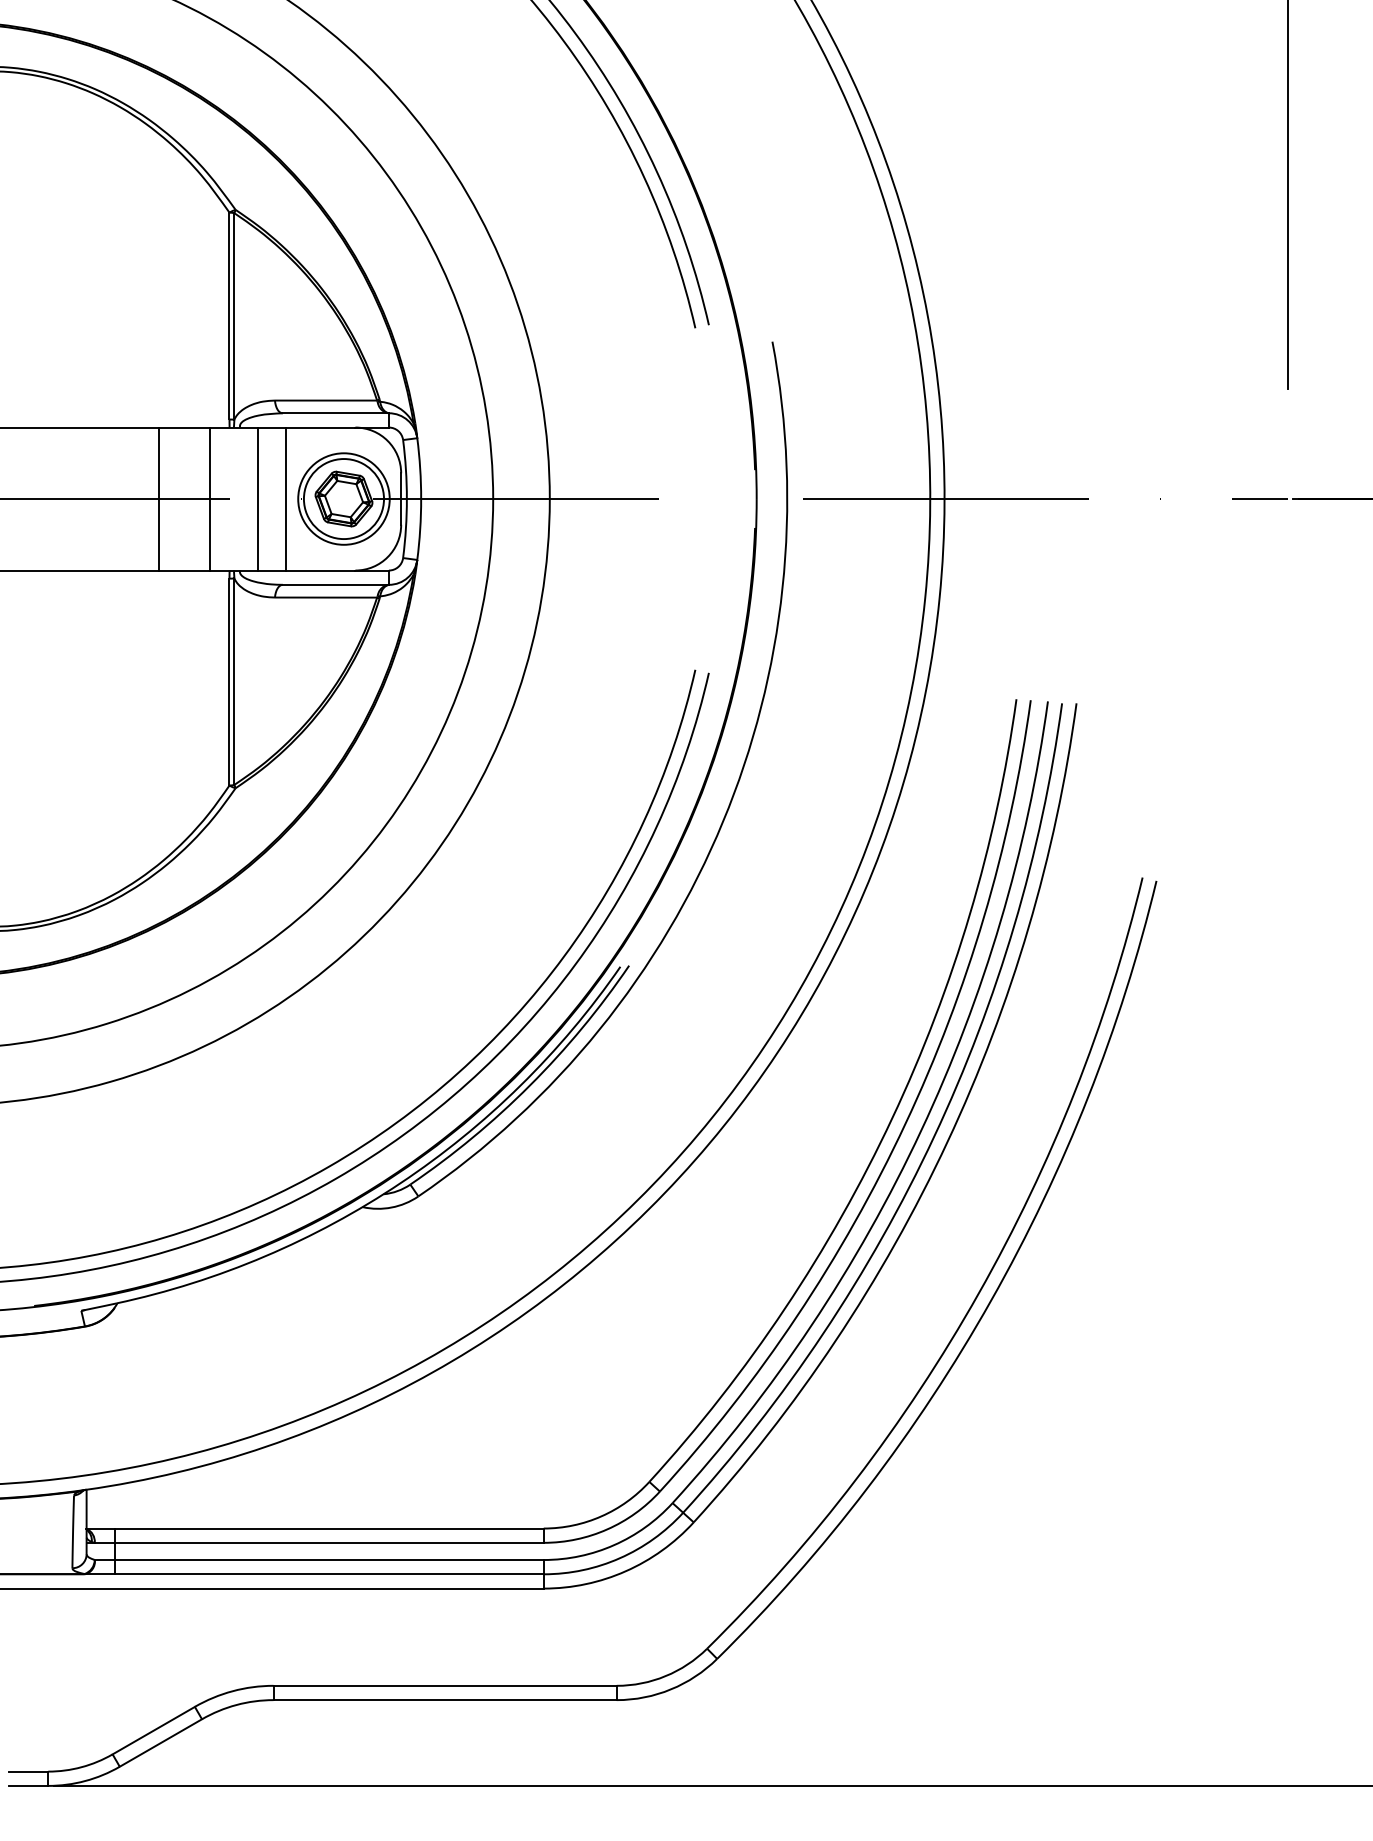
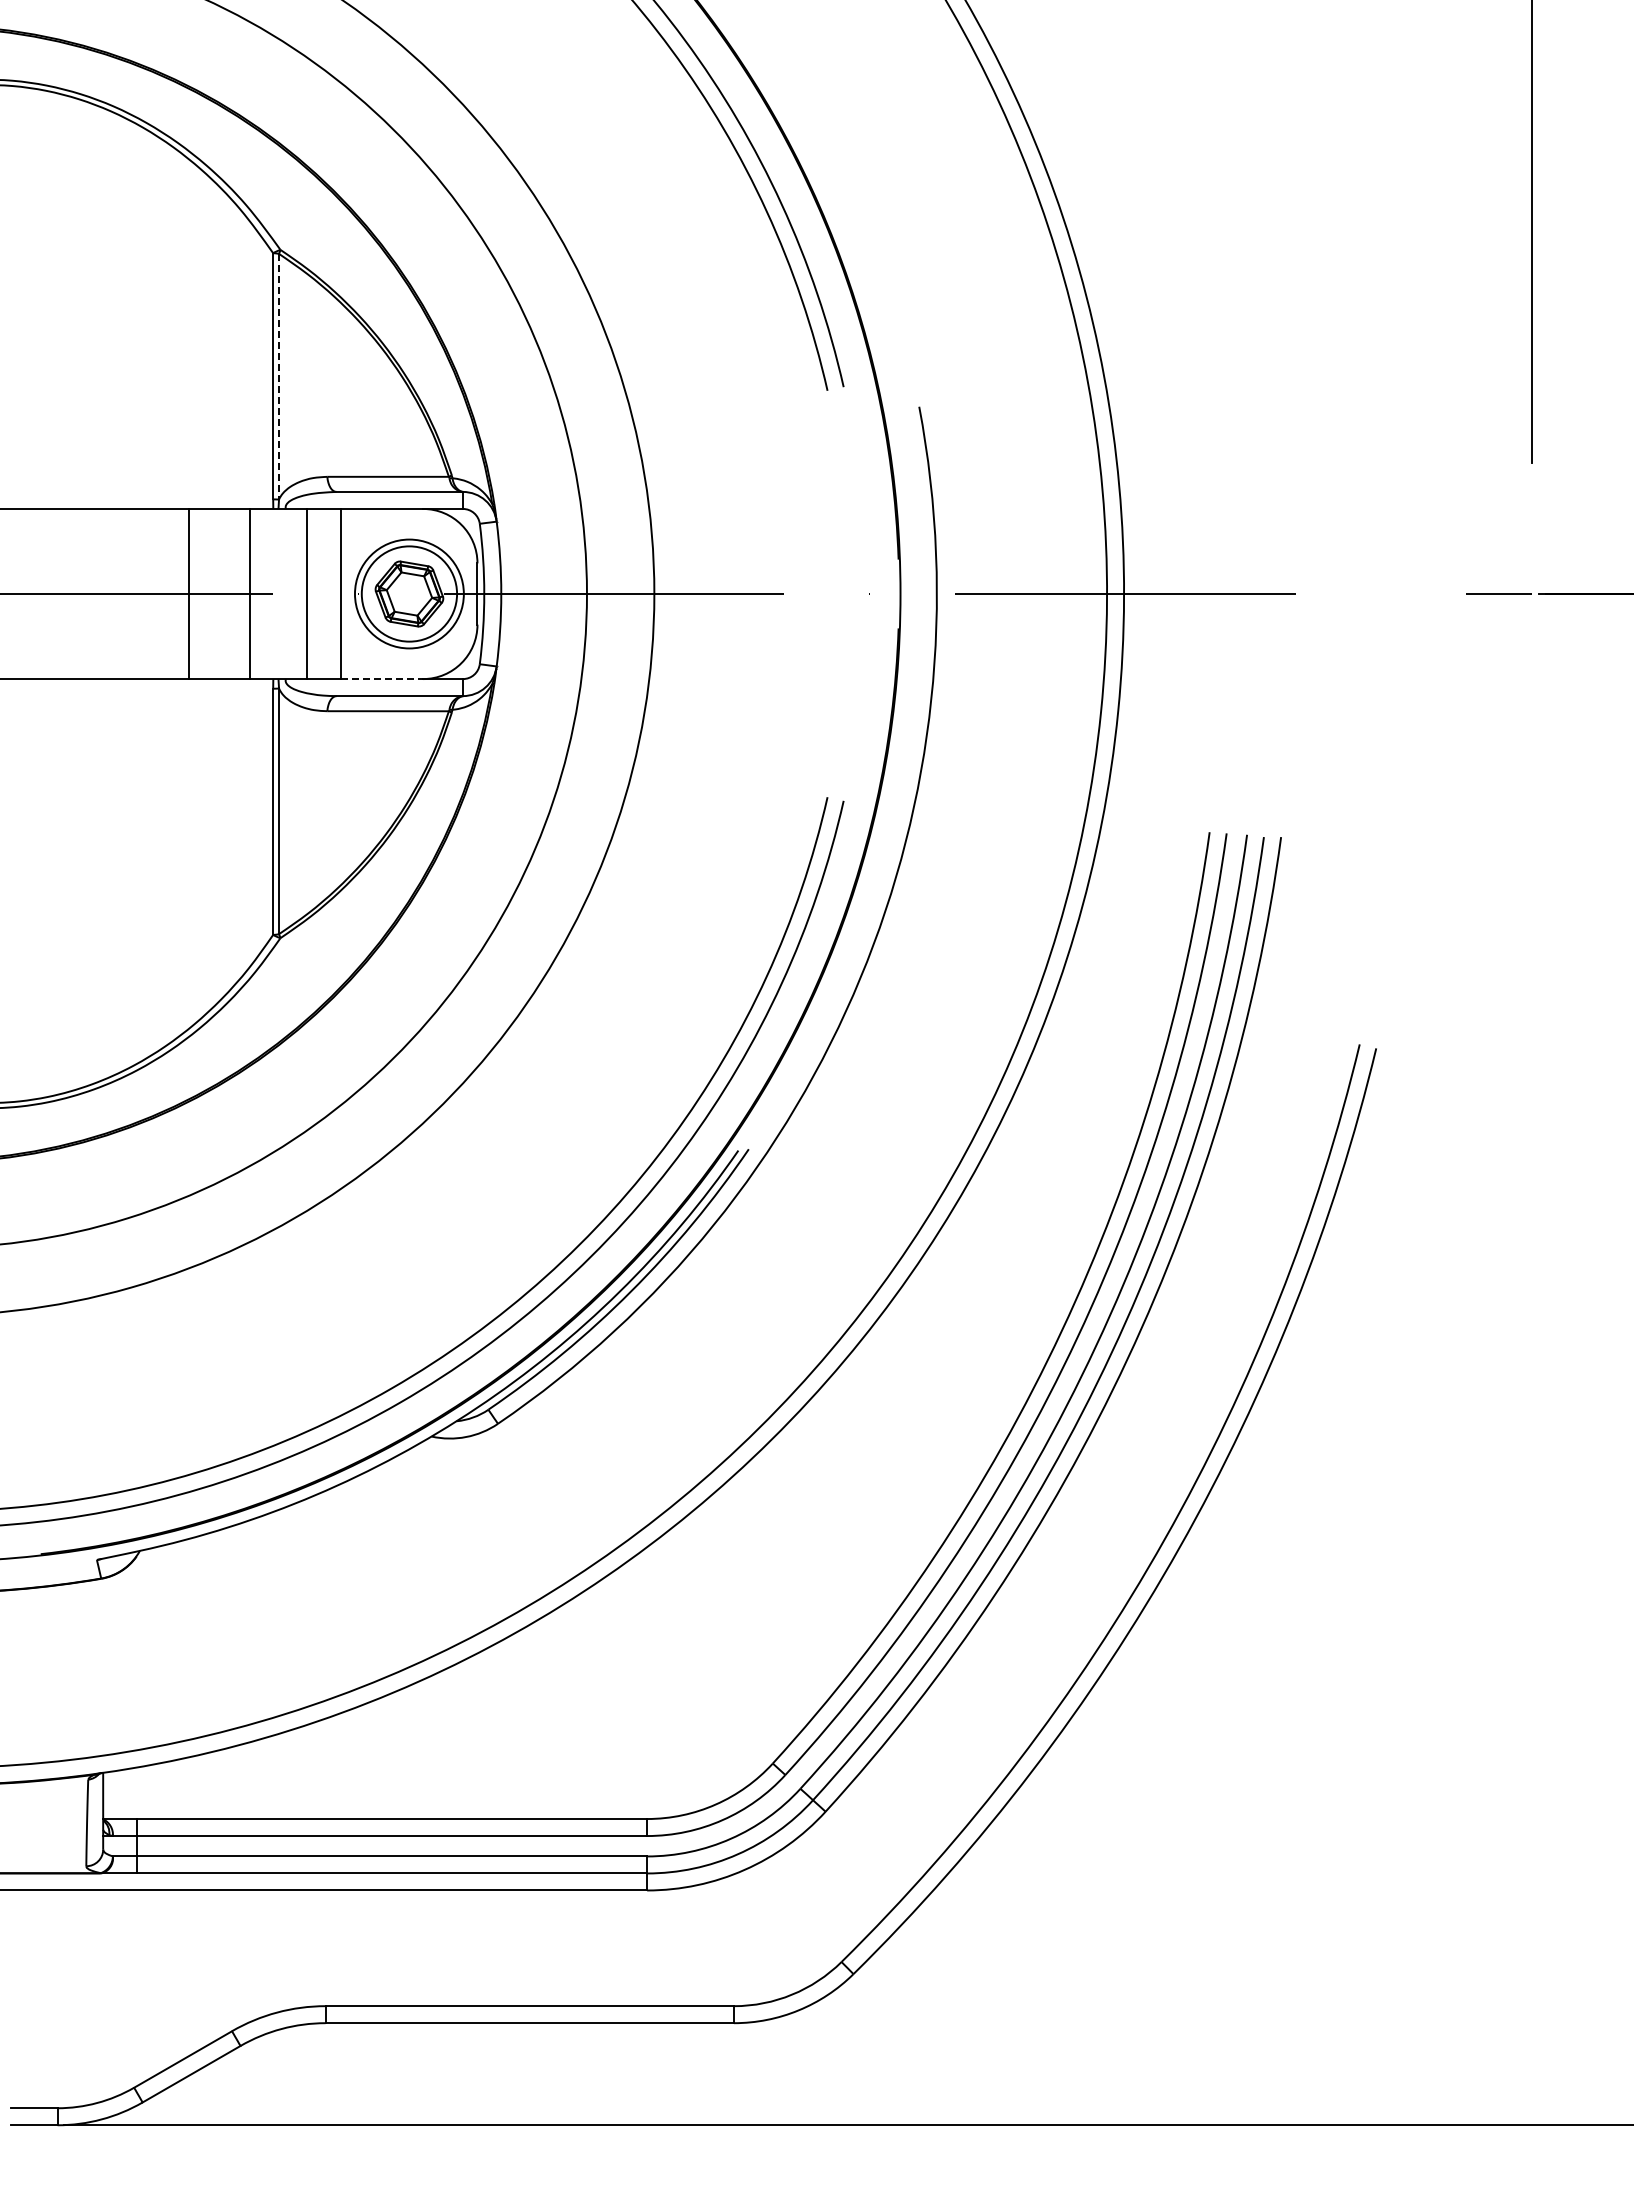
line: (234, 316) -> (279, 376), solid -> dashed
line: (321, 570) -> (382, 679), solid -> dashed

